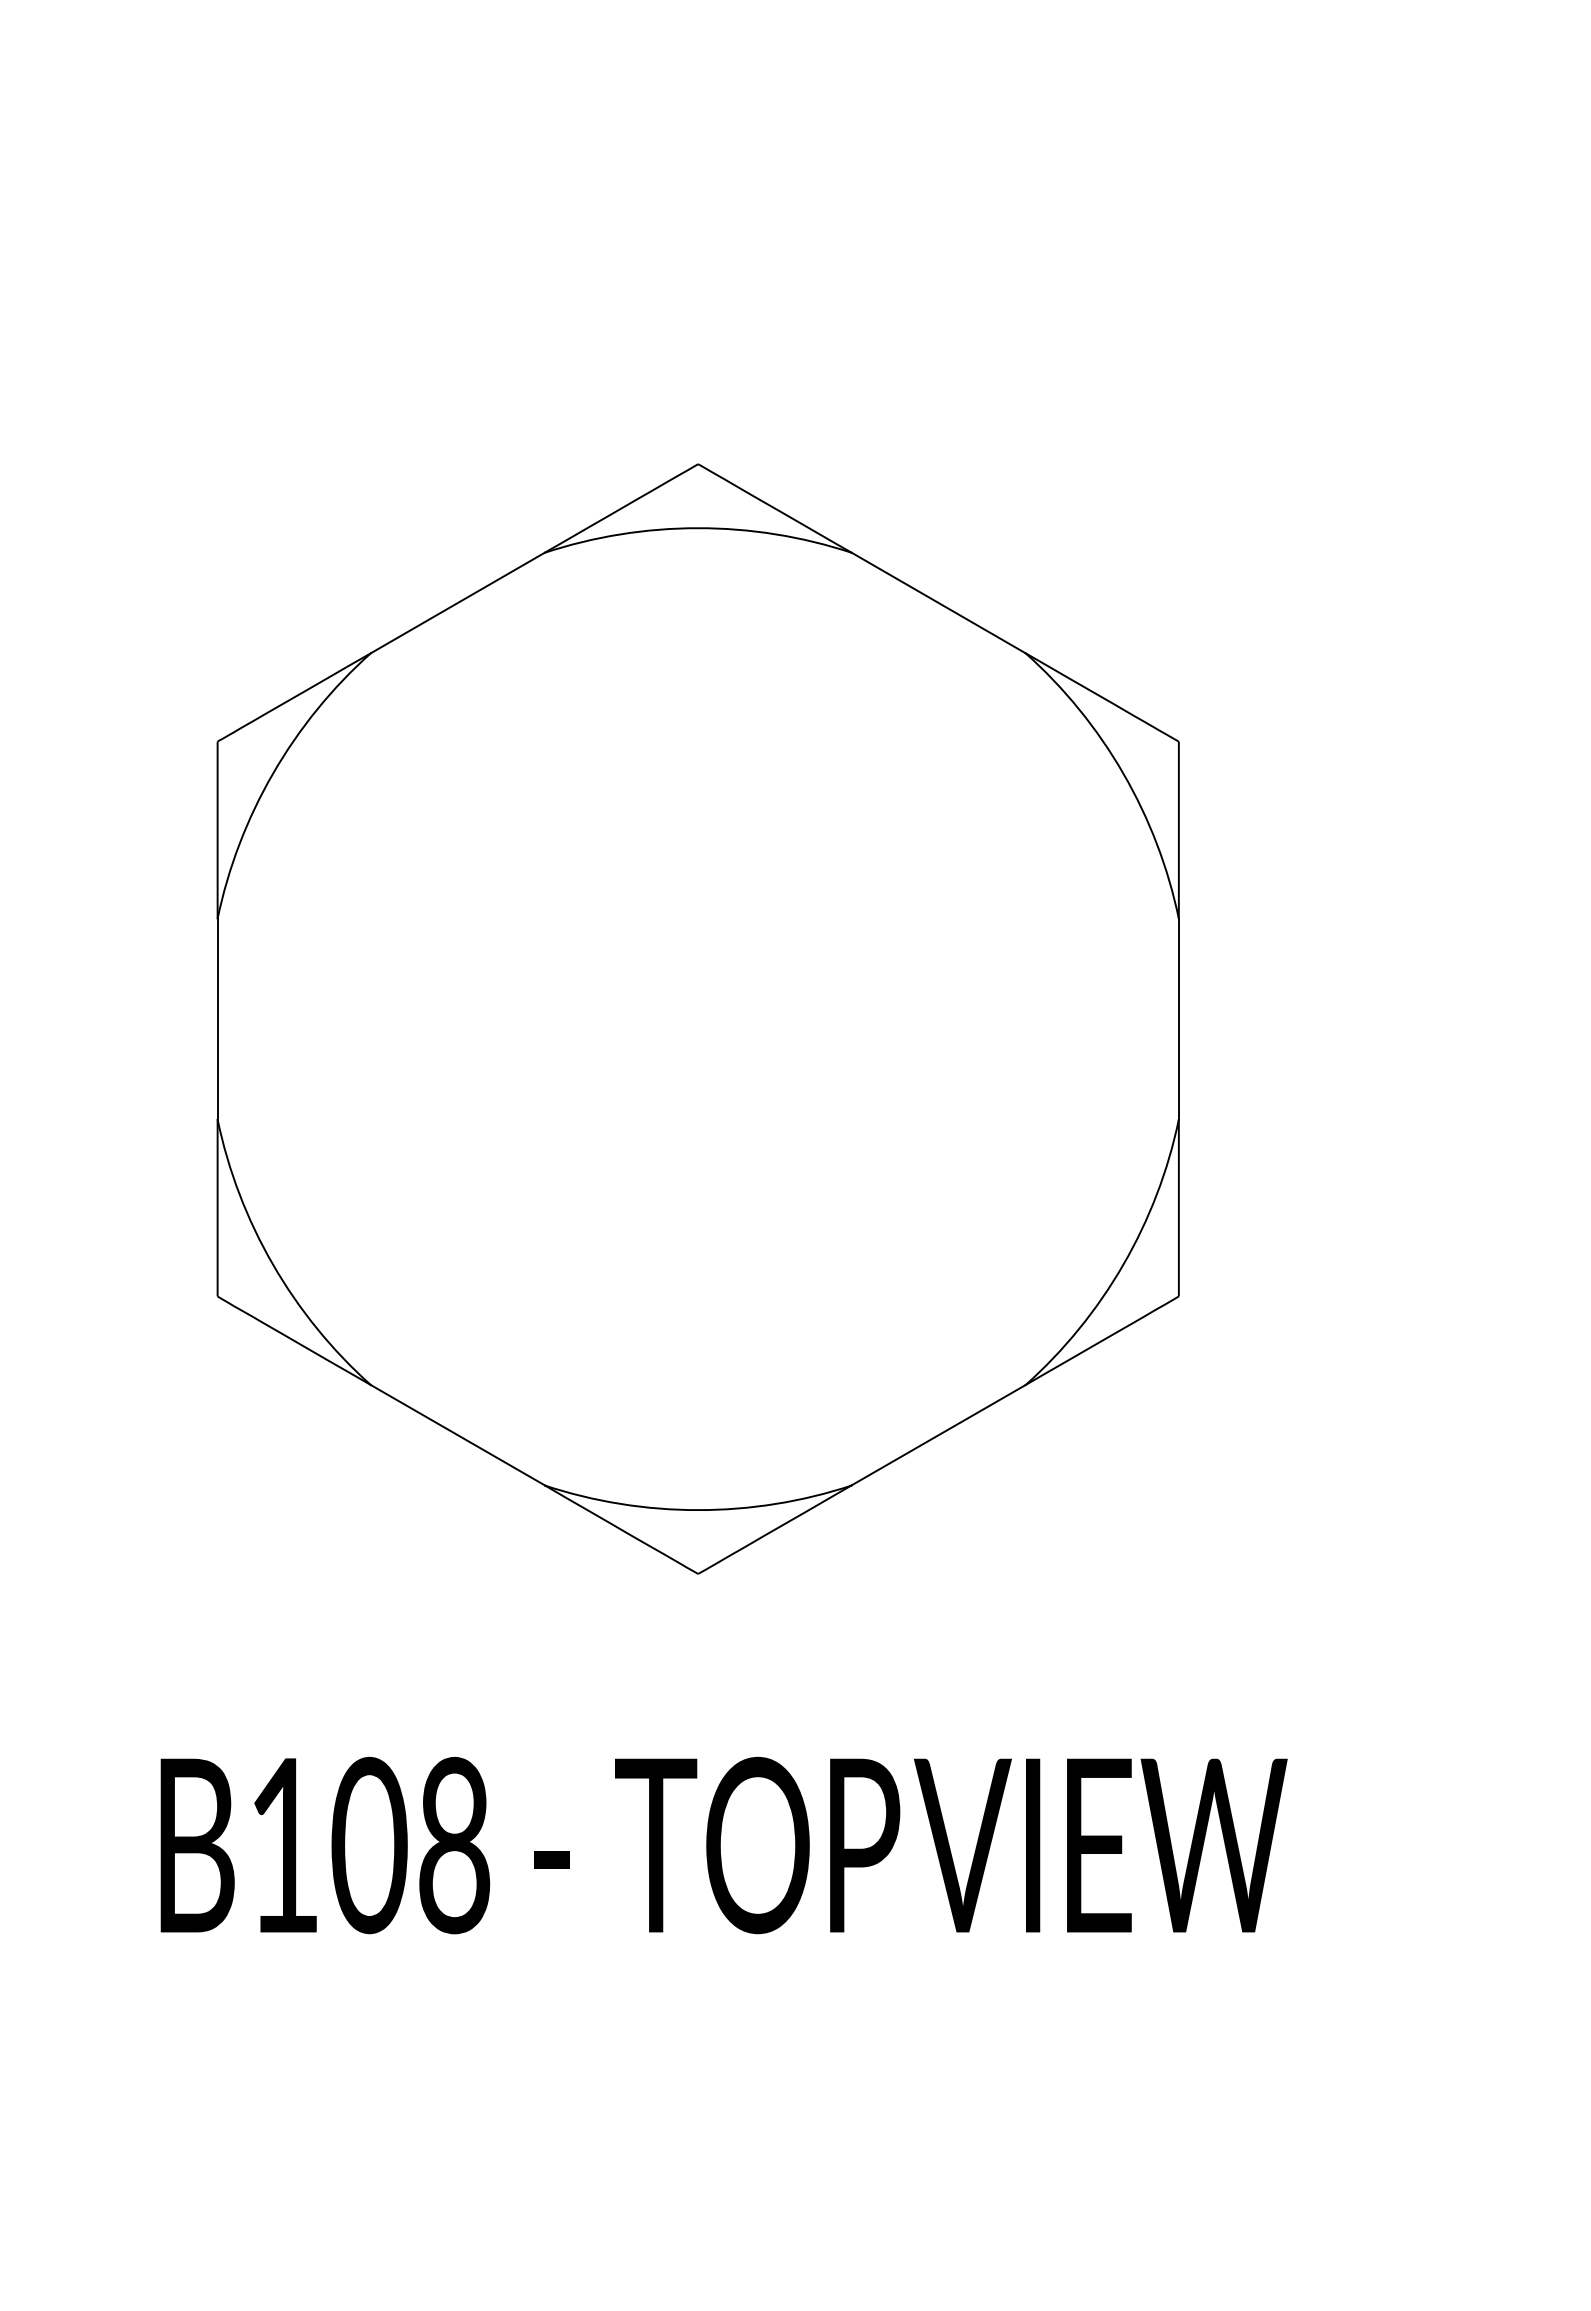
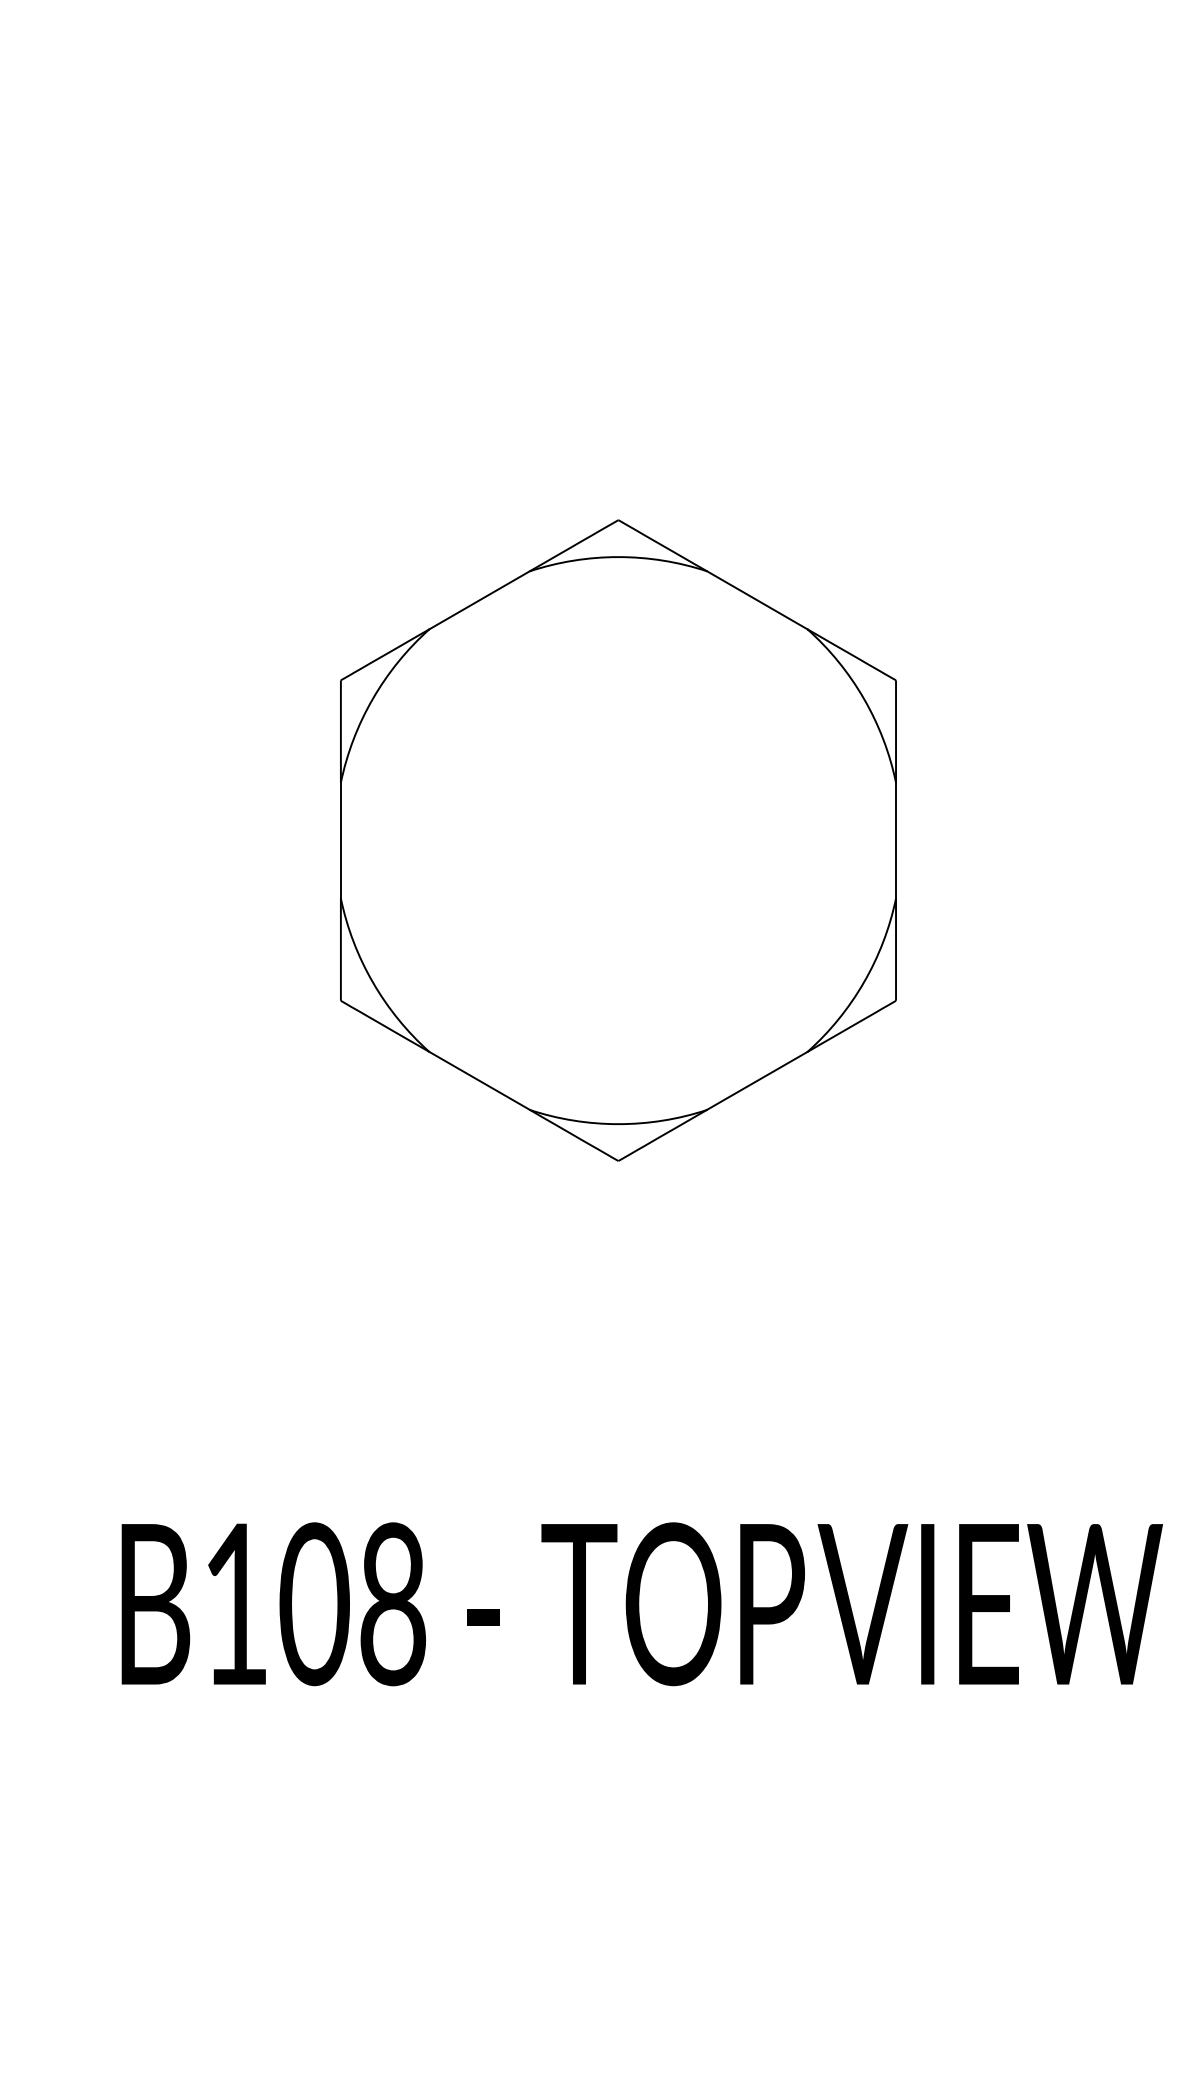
part: (698, 1018) -> (618, 840), size x0.62

